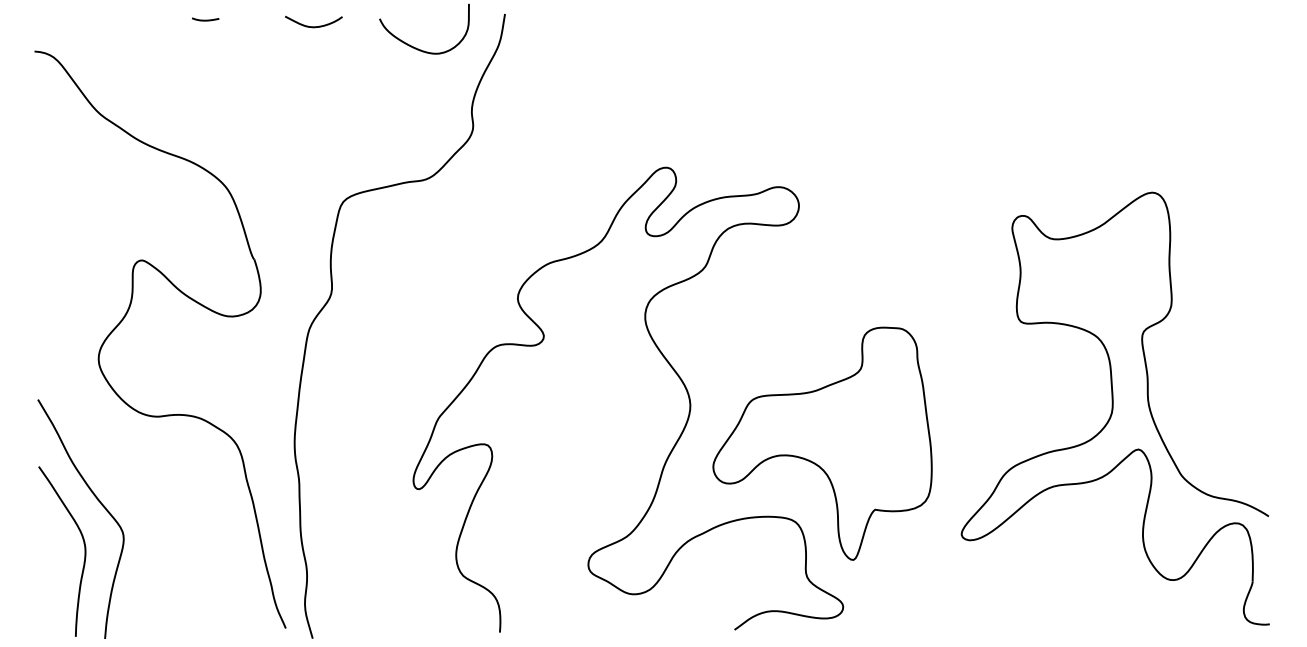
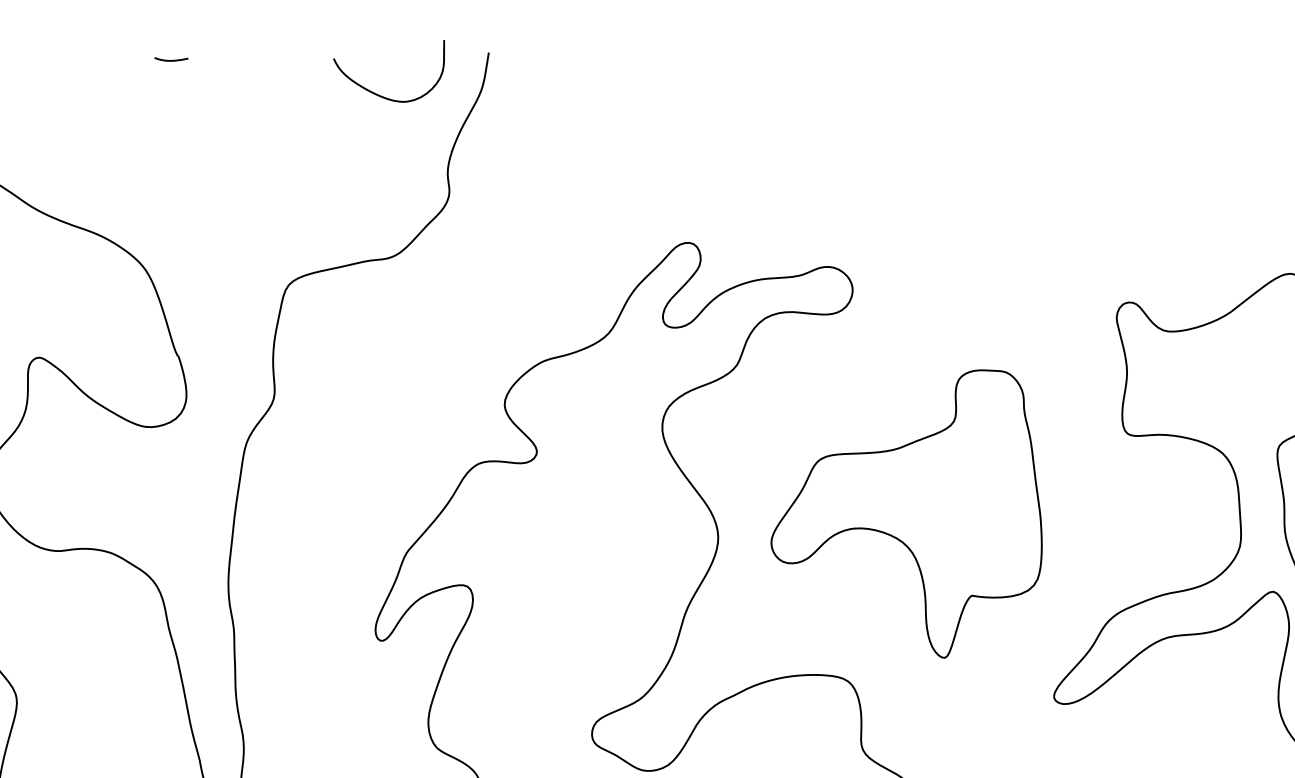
curve: (205, 19) -> (171, 59), moved
curve: (313, 26) -> (251, 68), removed
part: (822, 443) -> (906, 513), moved

